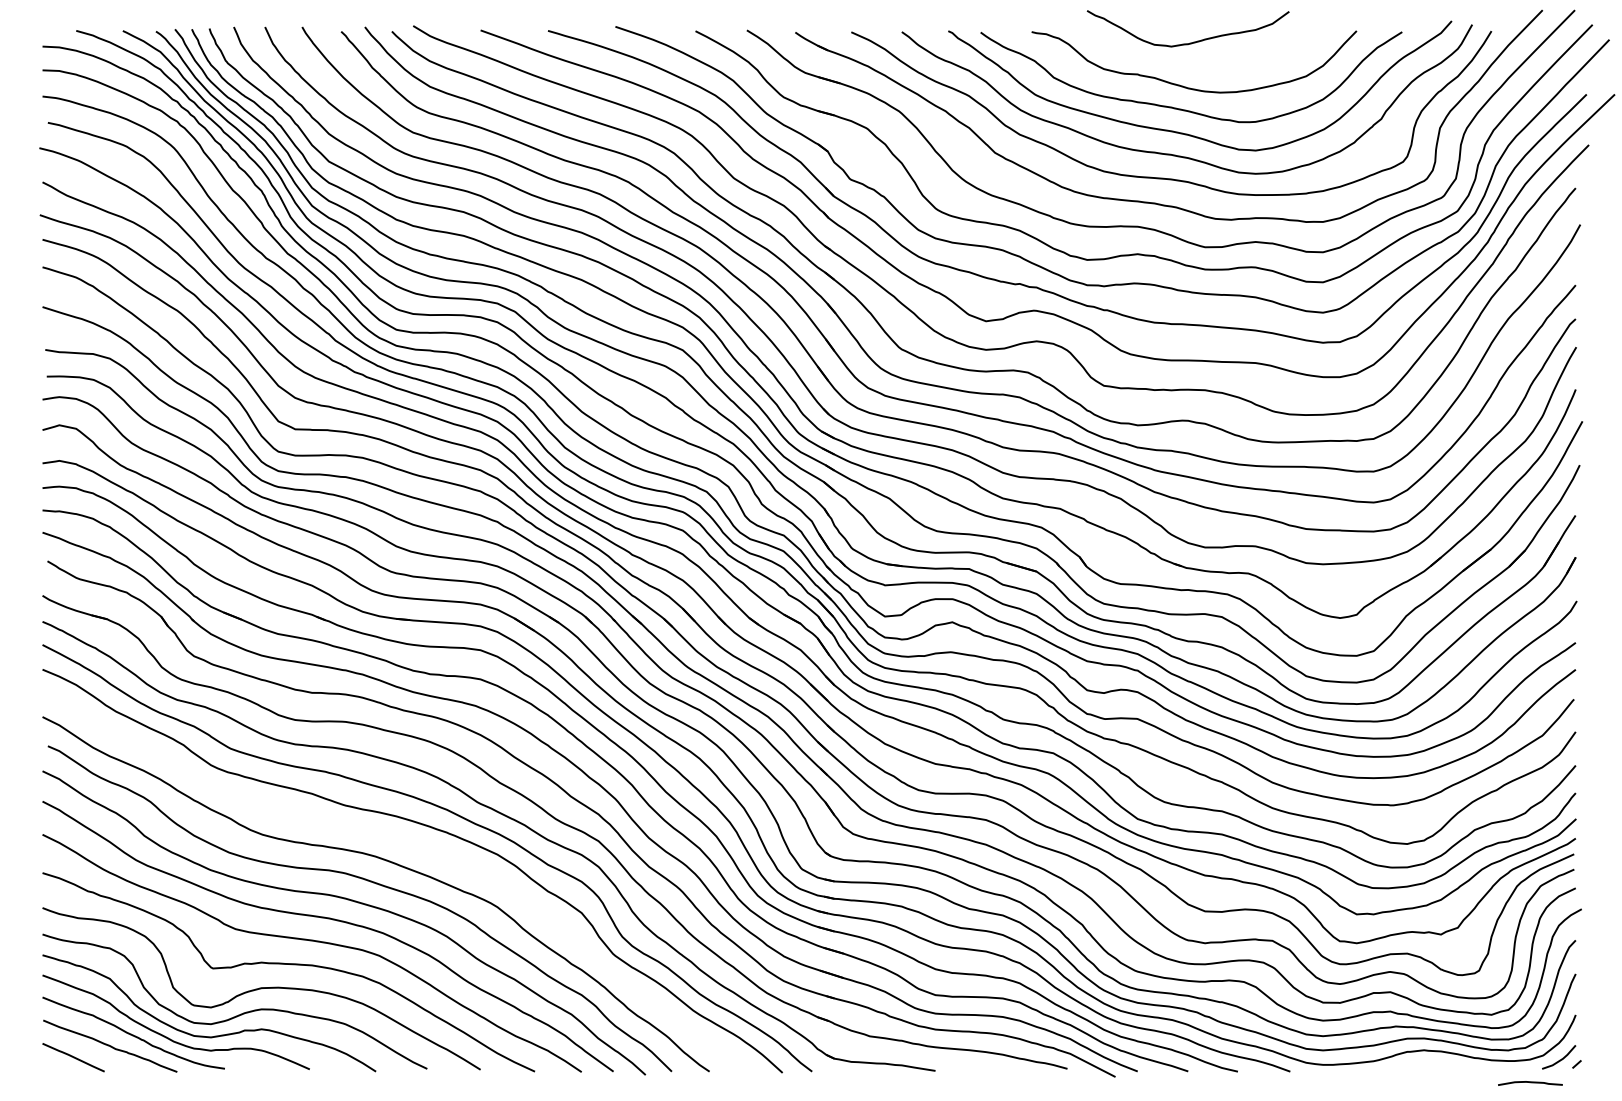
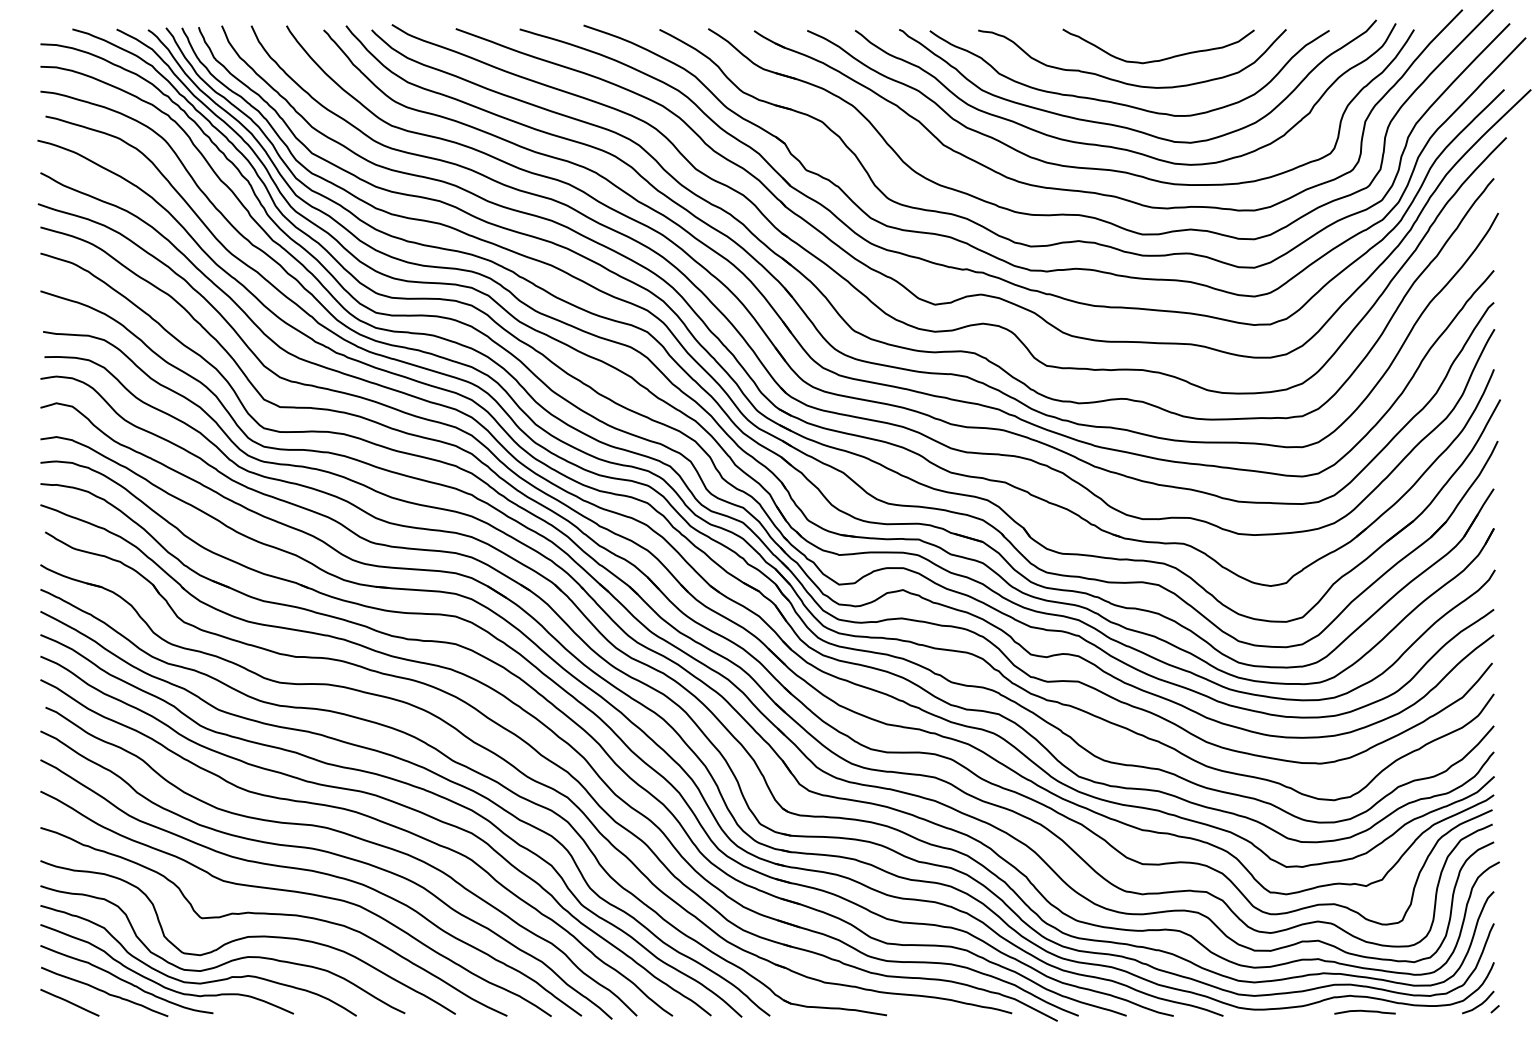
curve: (1193, 41) -> (1163, 58), moved
curve: (412, 846) -> (391, 802), added
curve: (1529, 1082) -> (1364, 1011), moved

